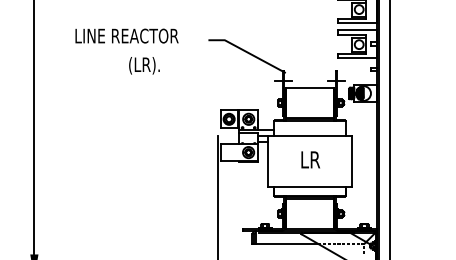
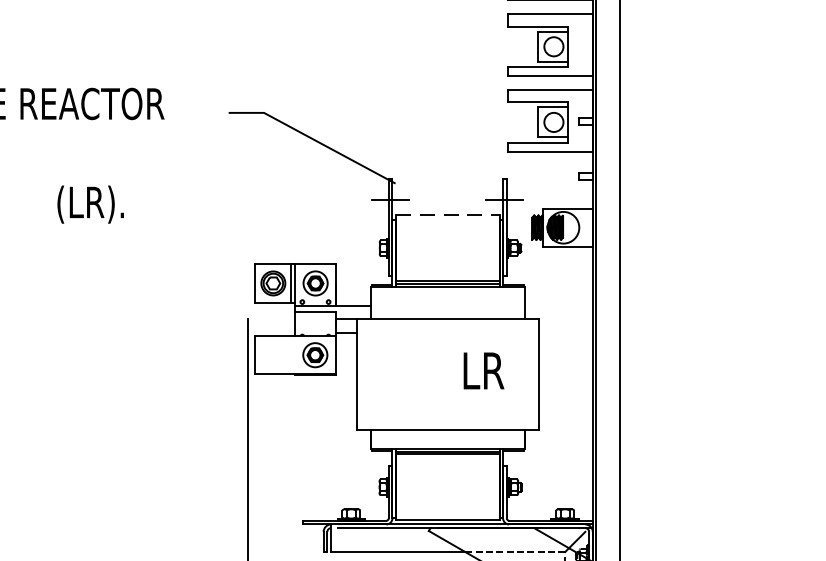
text: (144, 65) -> (90, 204), moved
line: (310, 87) -> (448, 214), solid -> dashed
text: (310, 159) -> (483, 370), moved

